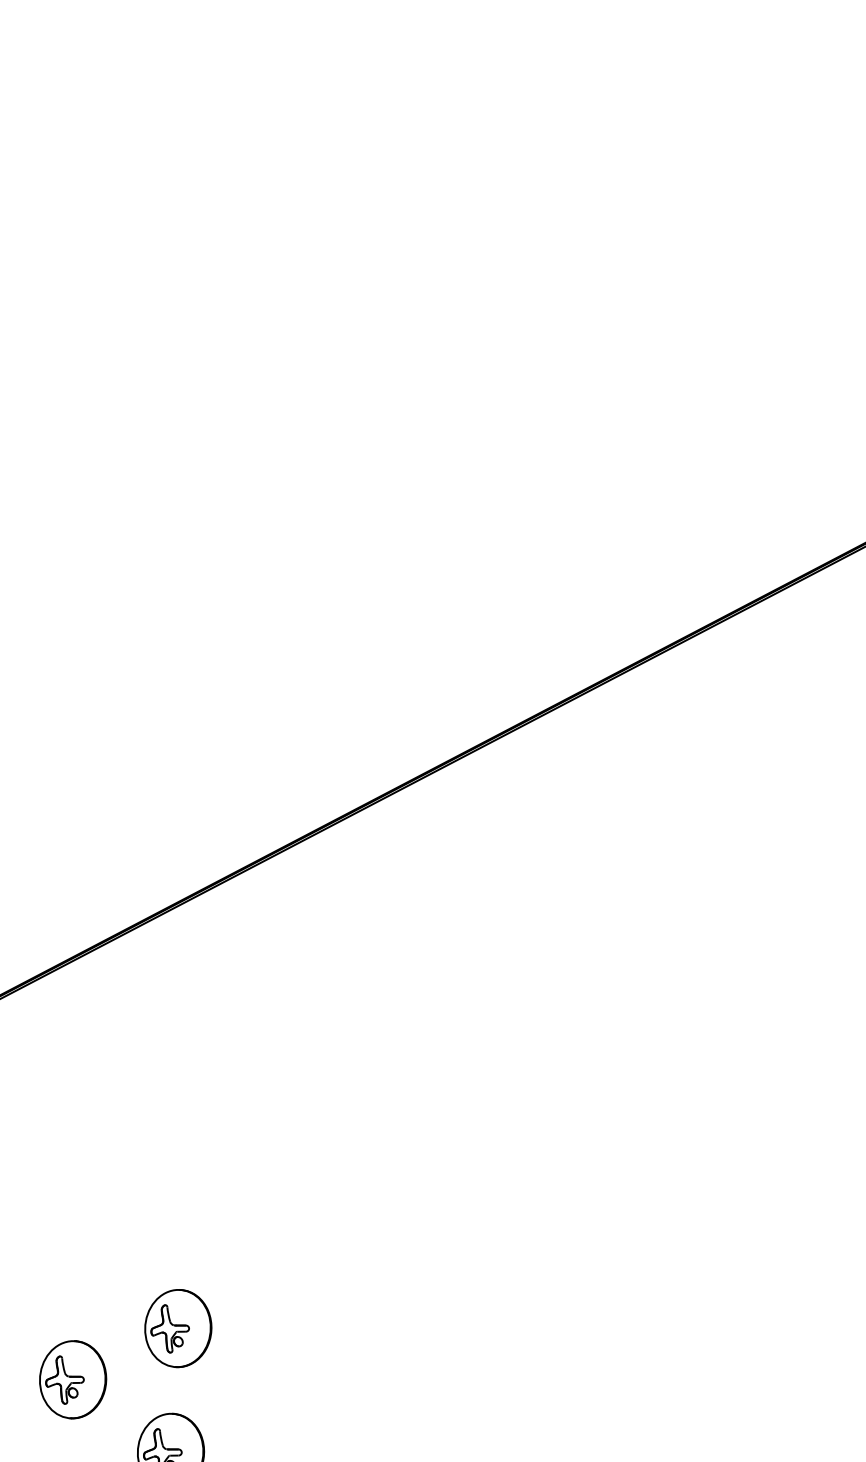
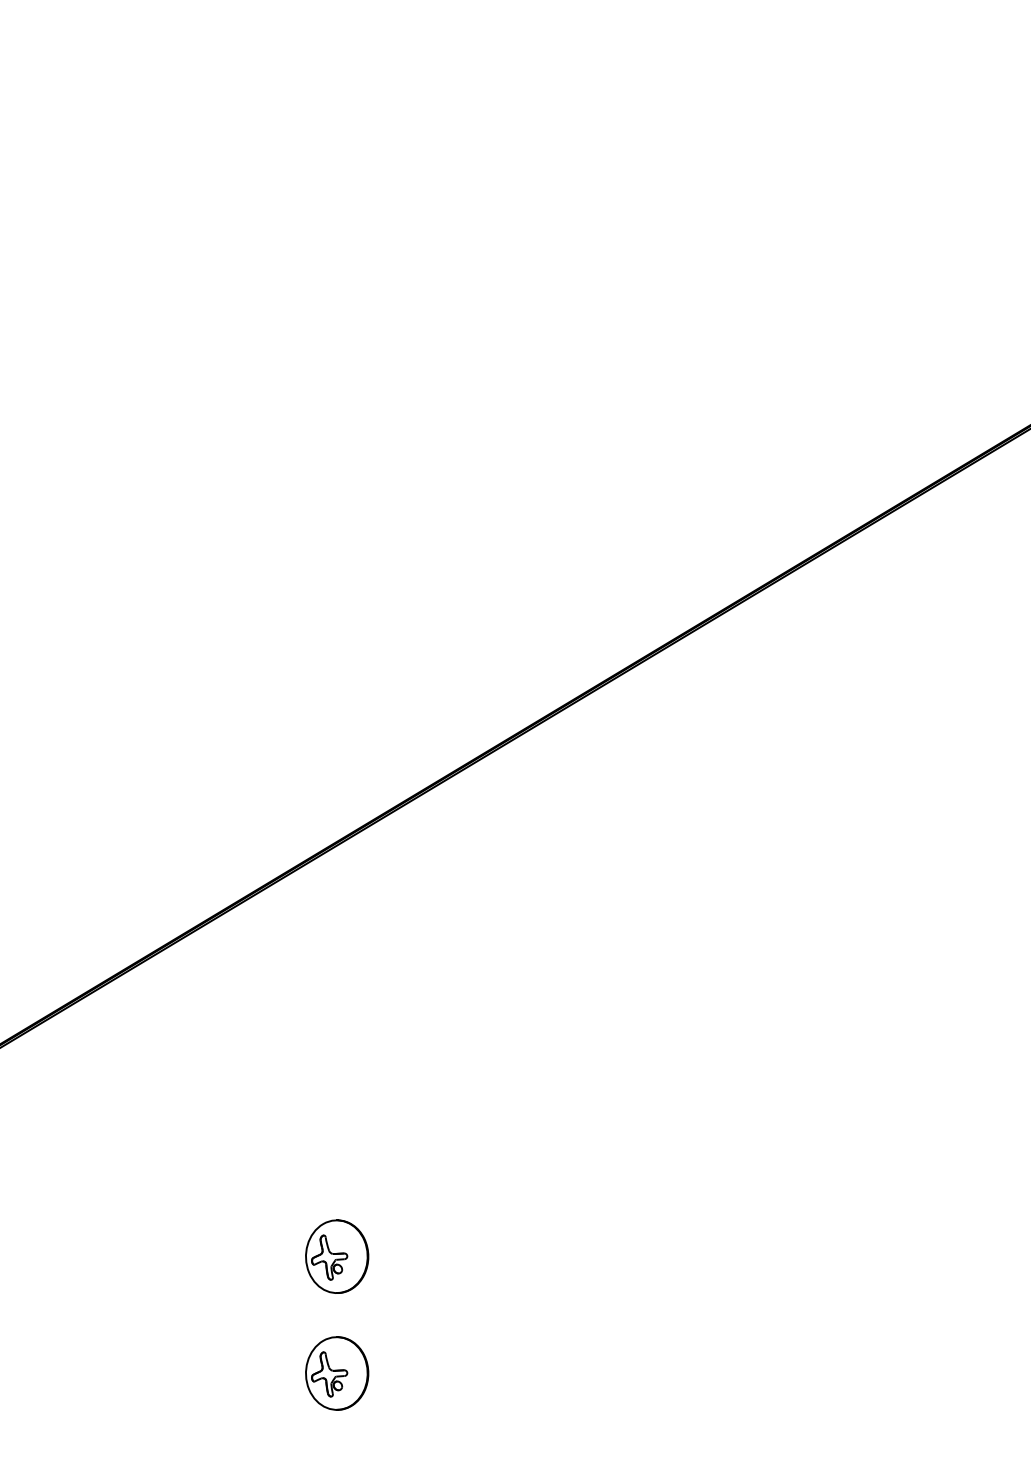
part: (73, 1379) -> (241, 1310), removed

